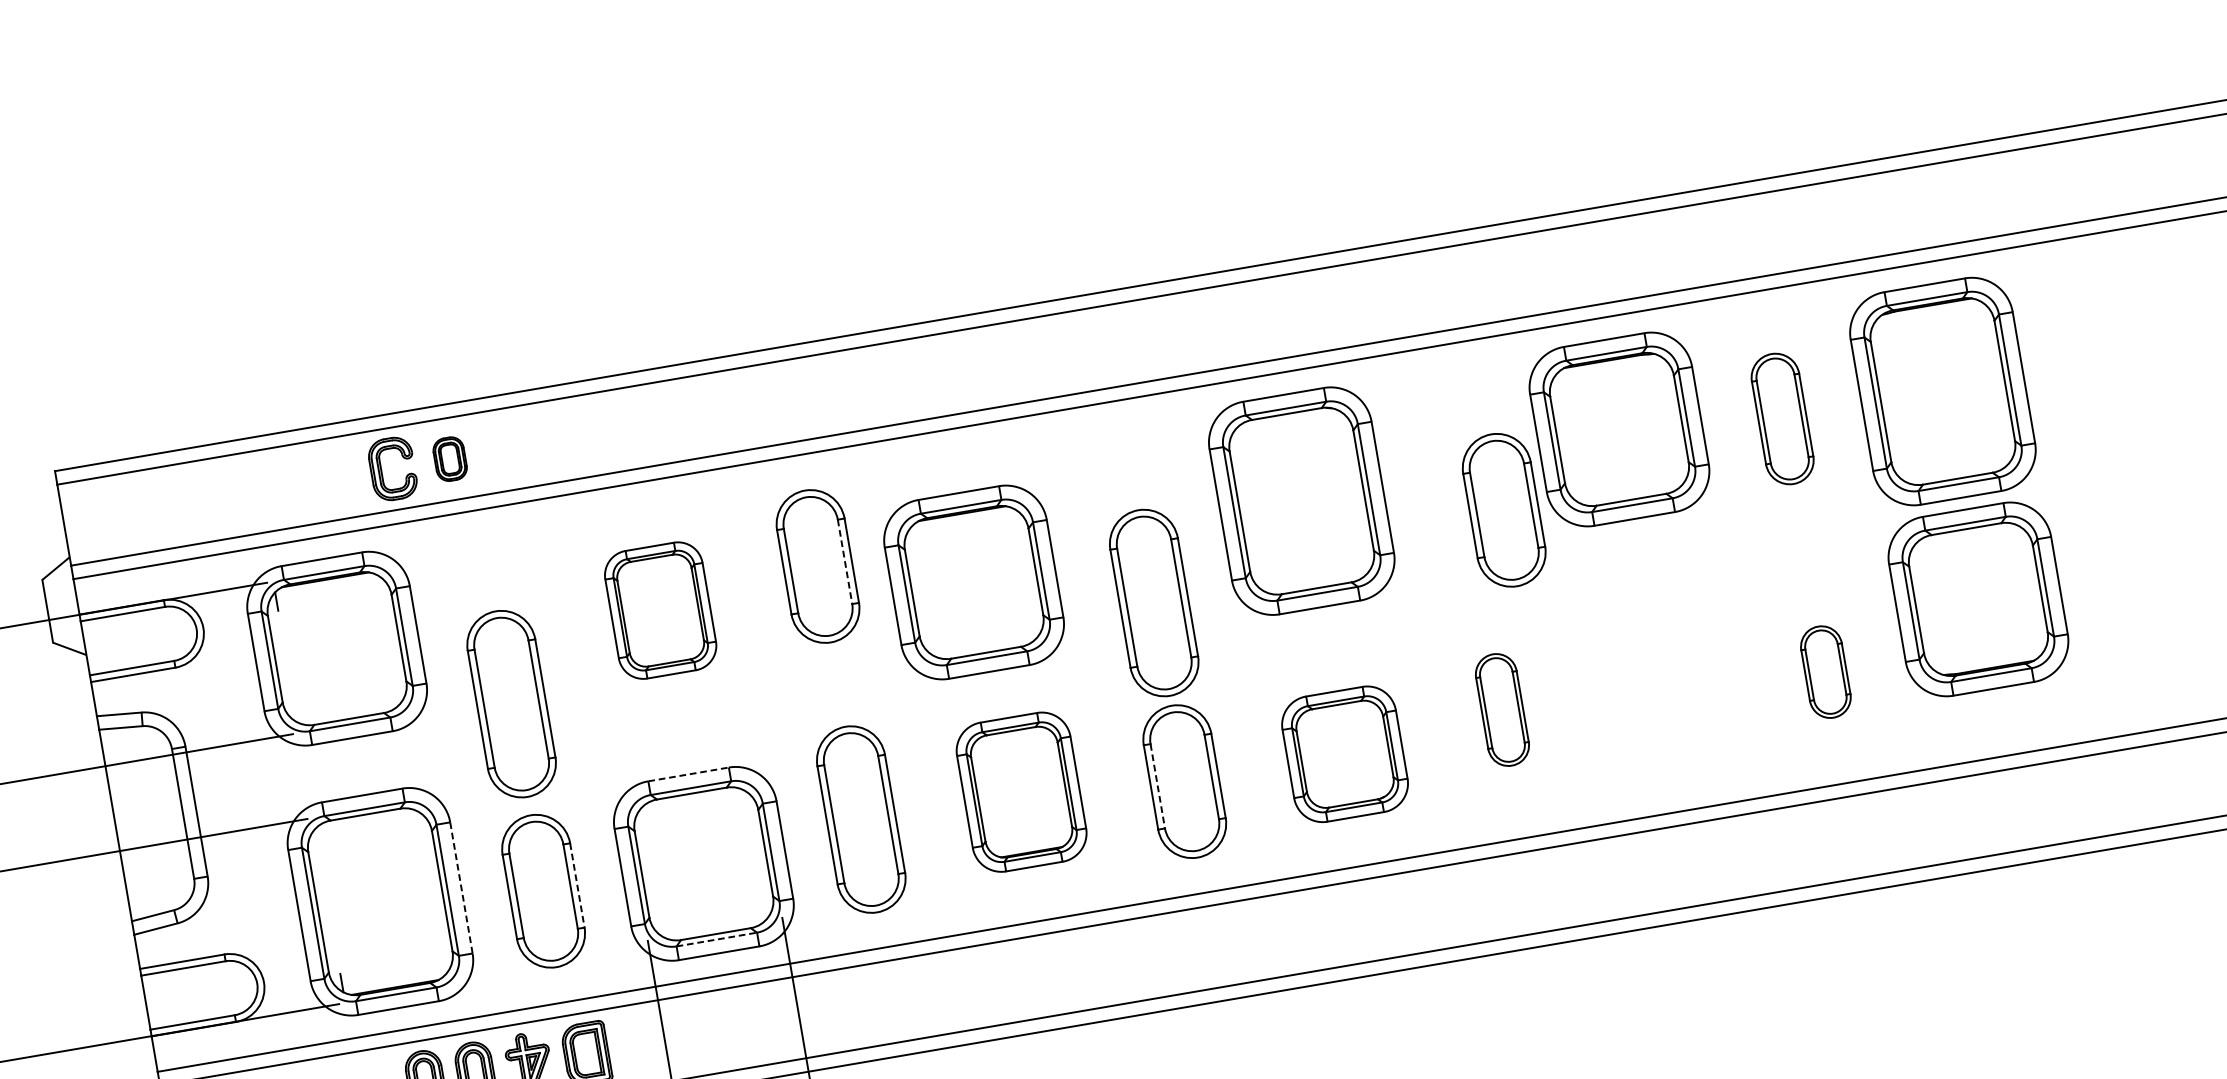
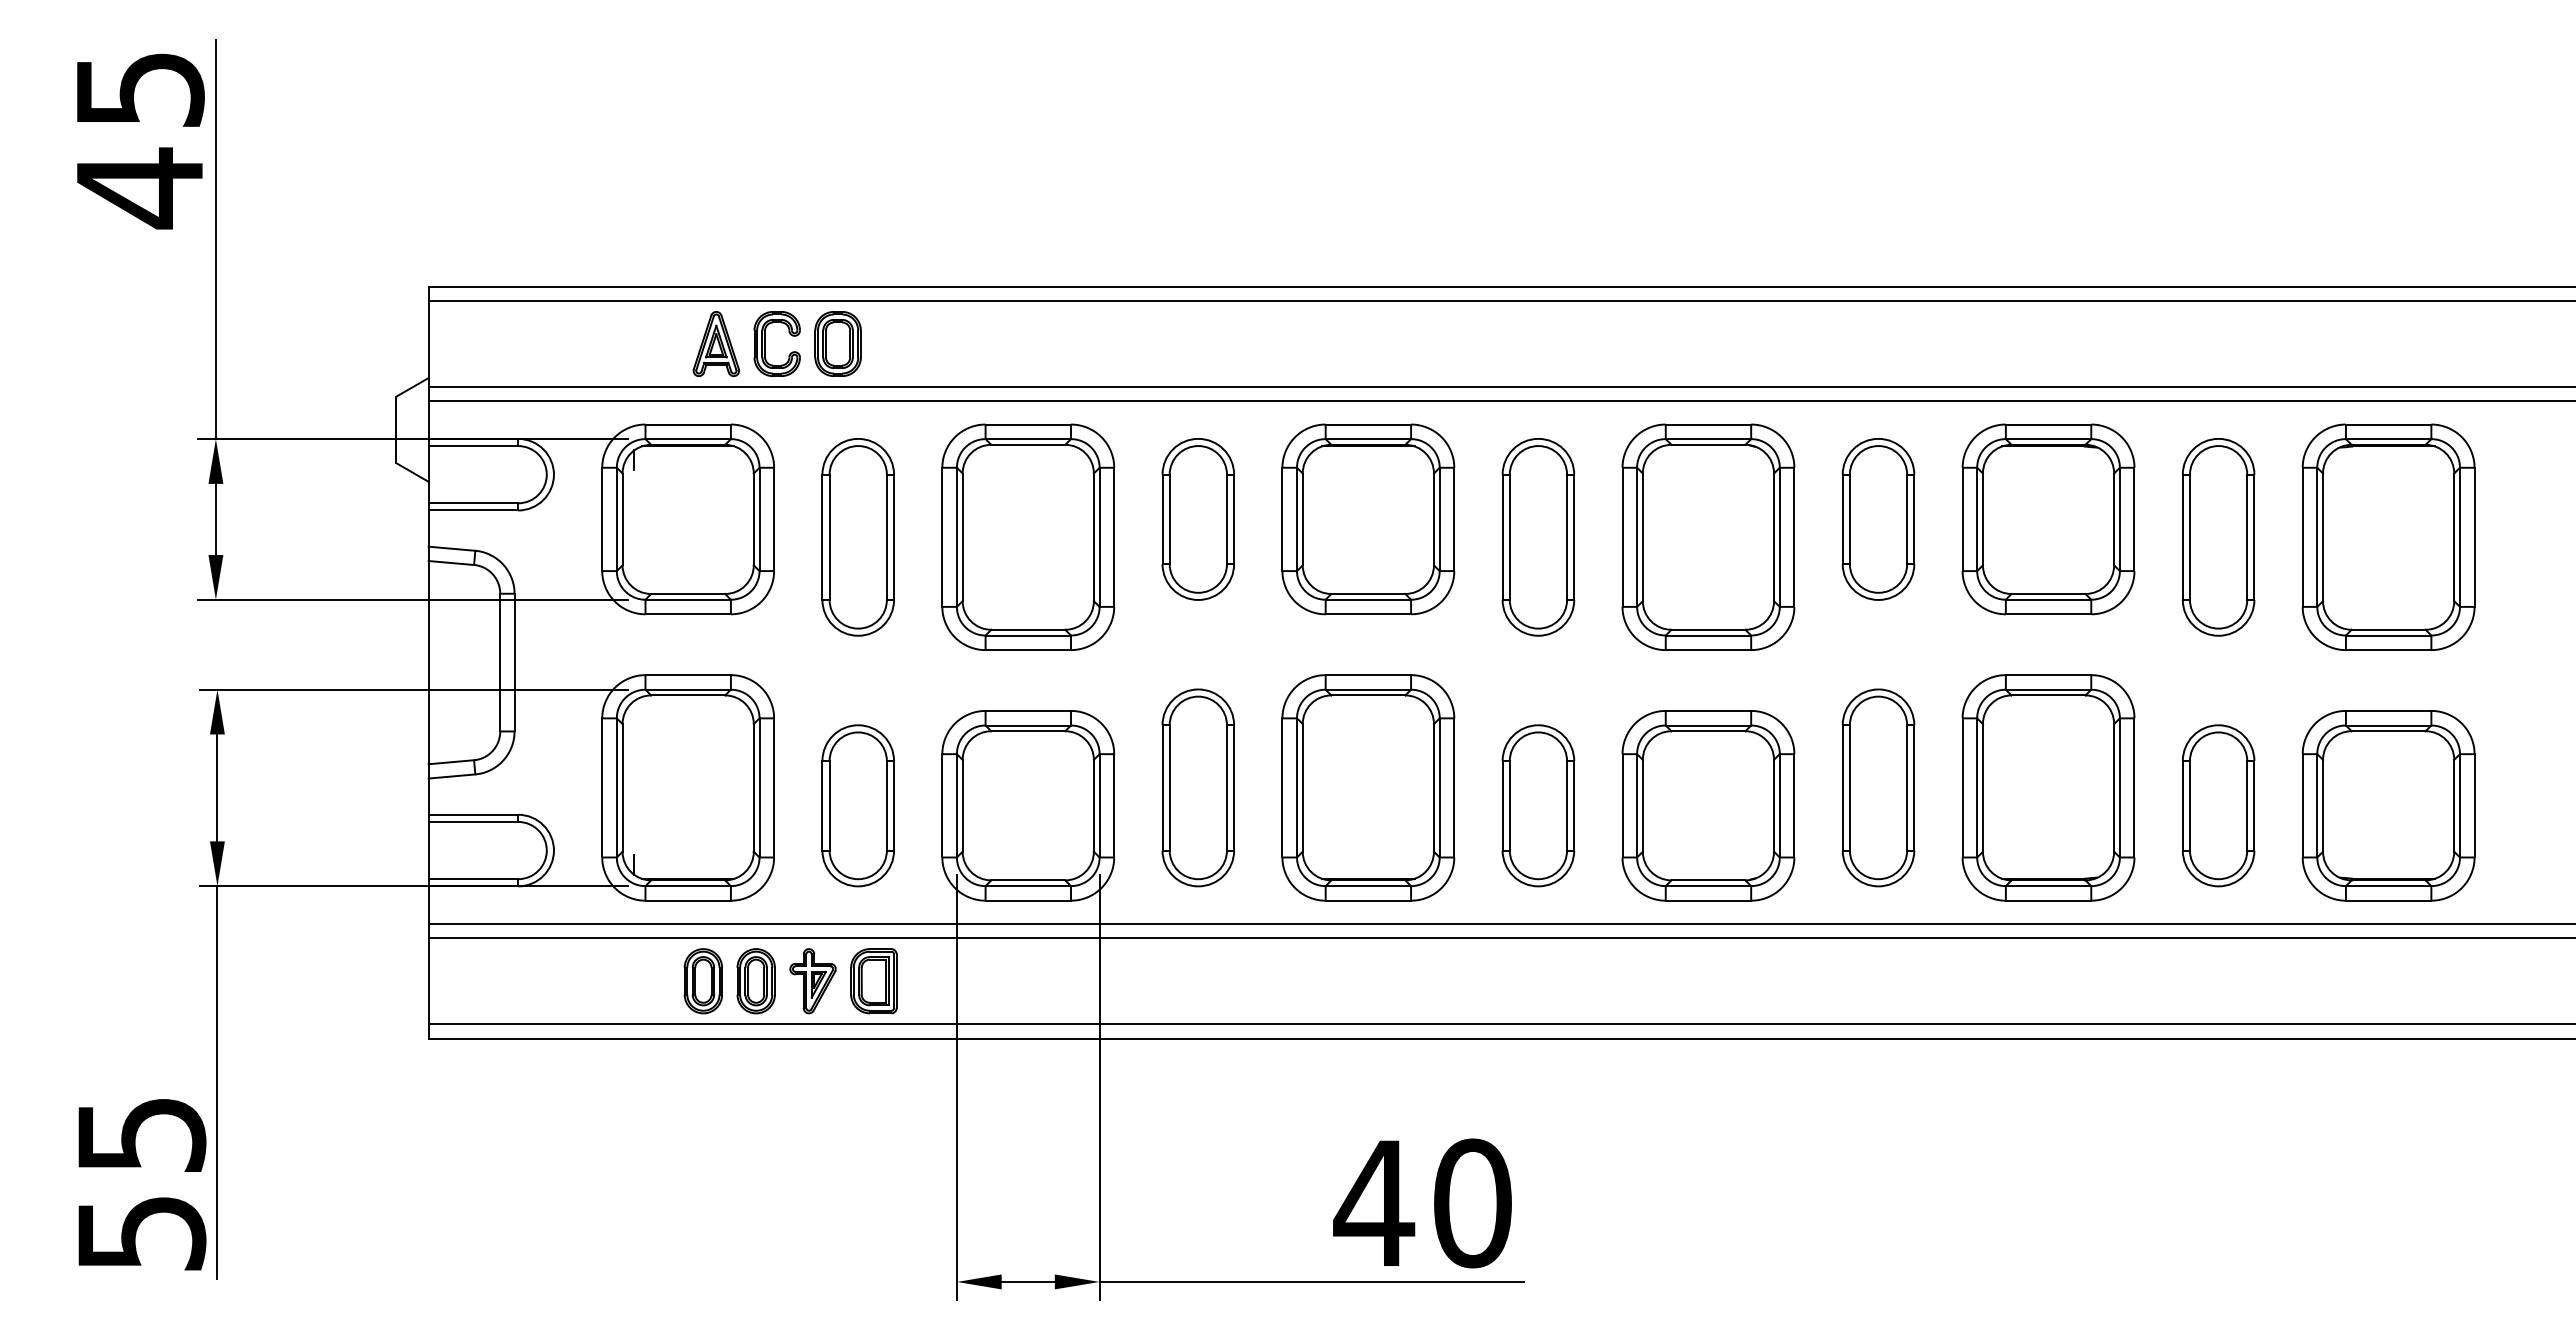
part: (1782, 419) -> (2218, 537), size x1.43
part: (449, 458) -> (837, 343), size x1.43
part: (335, 478) -> (716, 343), added
part: (1504, 510) -> (1878, 519), moved
line: (844, 562) -> (1226, 519), dashed -> solid
part: (974, 582) -> (1368, 519), moved
part: (1978, 599) -> (2388, 805), moved
part: (1154, 603) -> (1538, 537), moved
part: (660, 609) -> (1028, 536), size x1.67
part: (1825, 671) -> (2218, 805), size x1.67
part: (1662, 682) -> (2048, 787), added
part: (510, 704) -> (857, 537), moved
part: (1502, 709) -> (1878, 787), size x1.67
part: (1345, 753) -> (1708, 805), size x1.43
line: (688, 773) -> (1028, 710), dashed -> solid
line: (1157, 786) -> (1509, 805), dashed -> solid
part: (1021, 791) -> (1368, 787), size x1.43
line: (577, 885) -> (894, 805), dashed -> solid
line: (461, 887) -> (774, 787), dashed -> solid
line: (717, 939) -> (1028, 886), dashed -> solid

